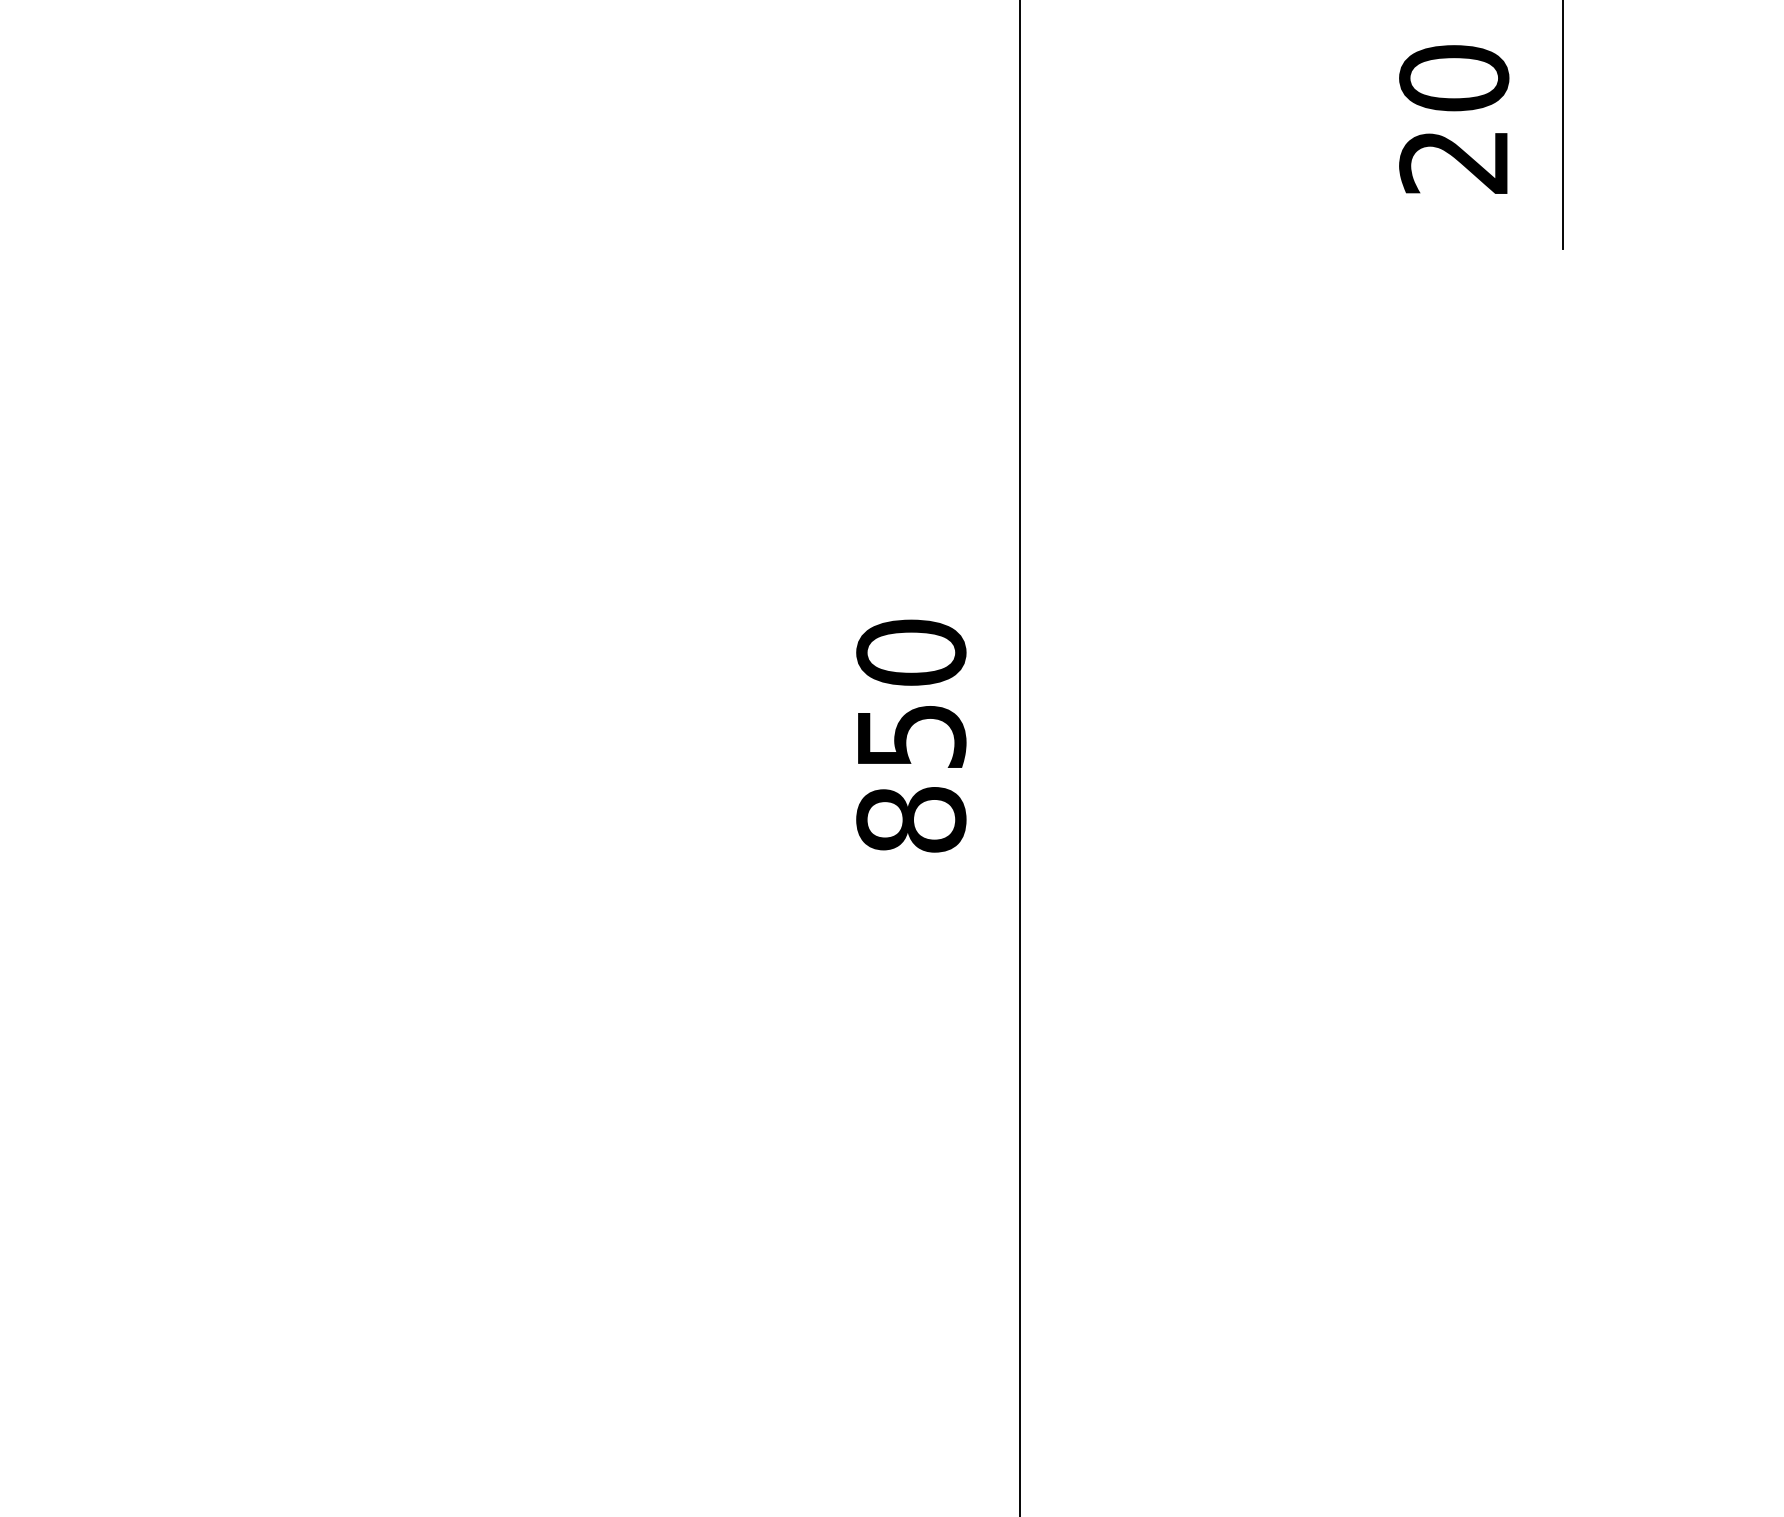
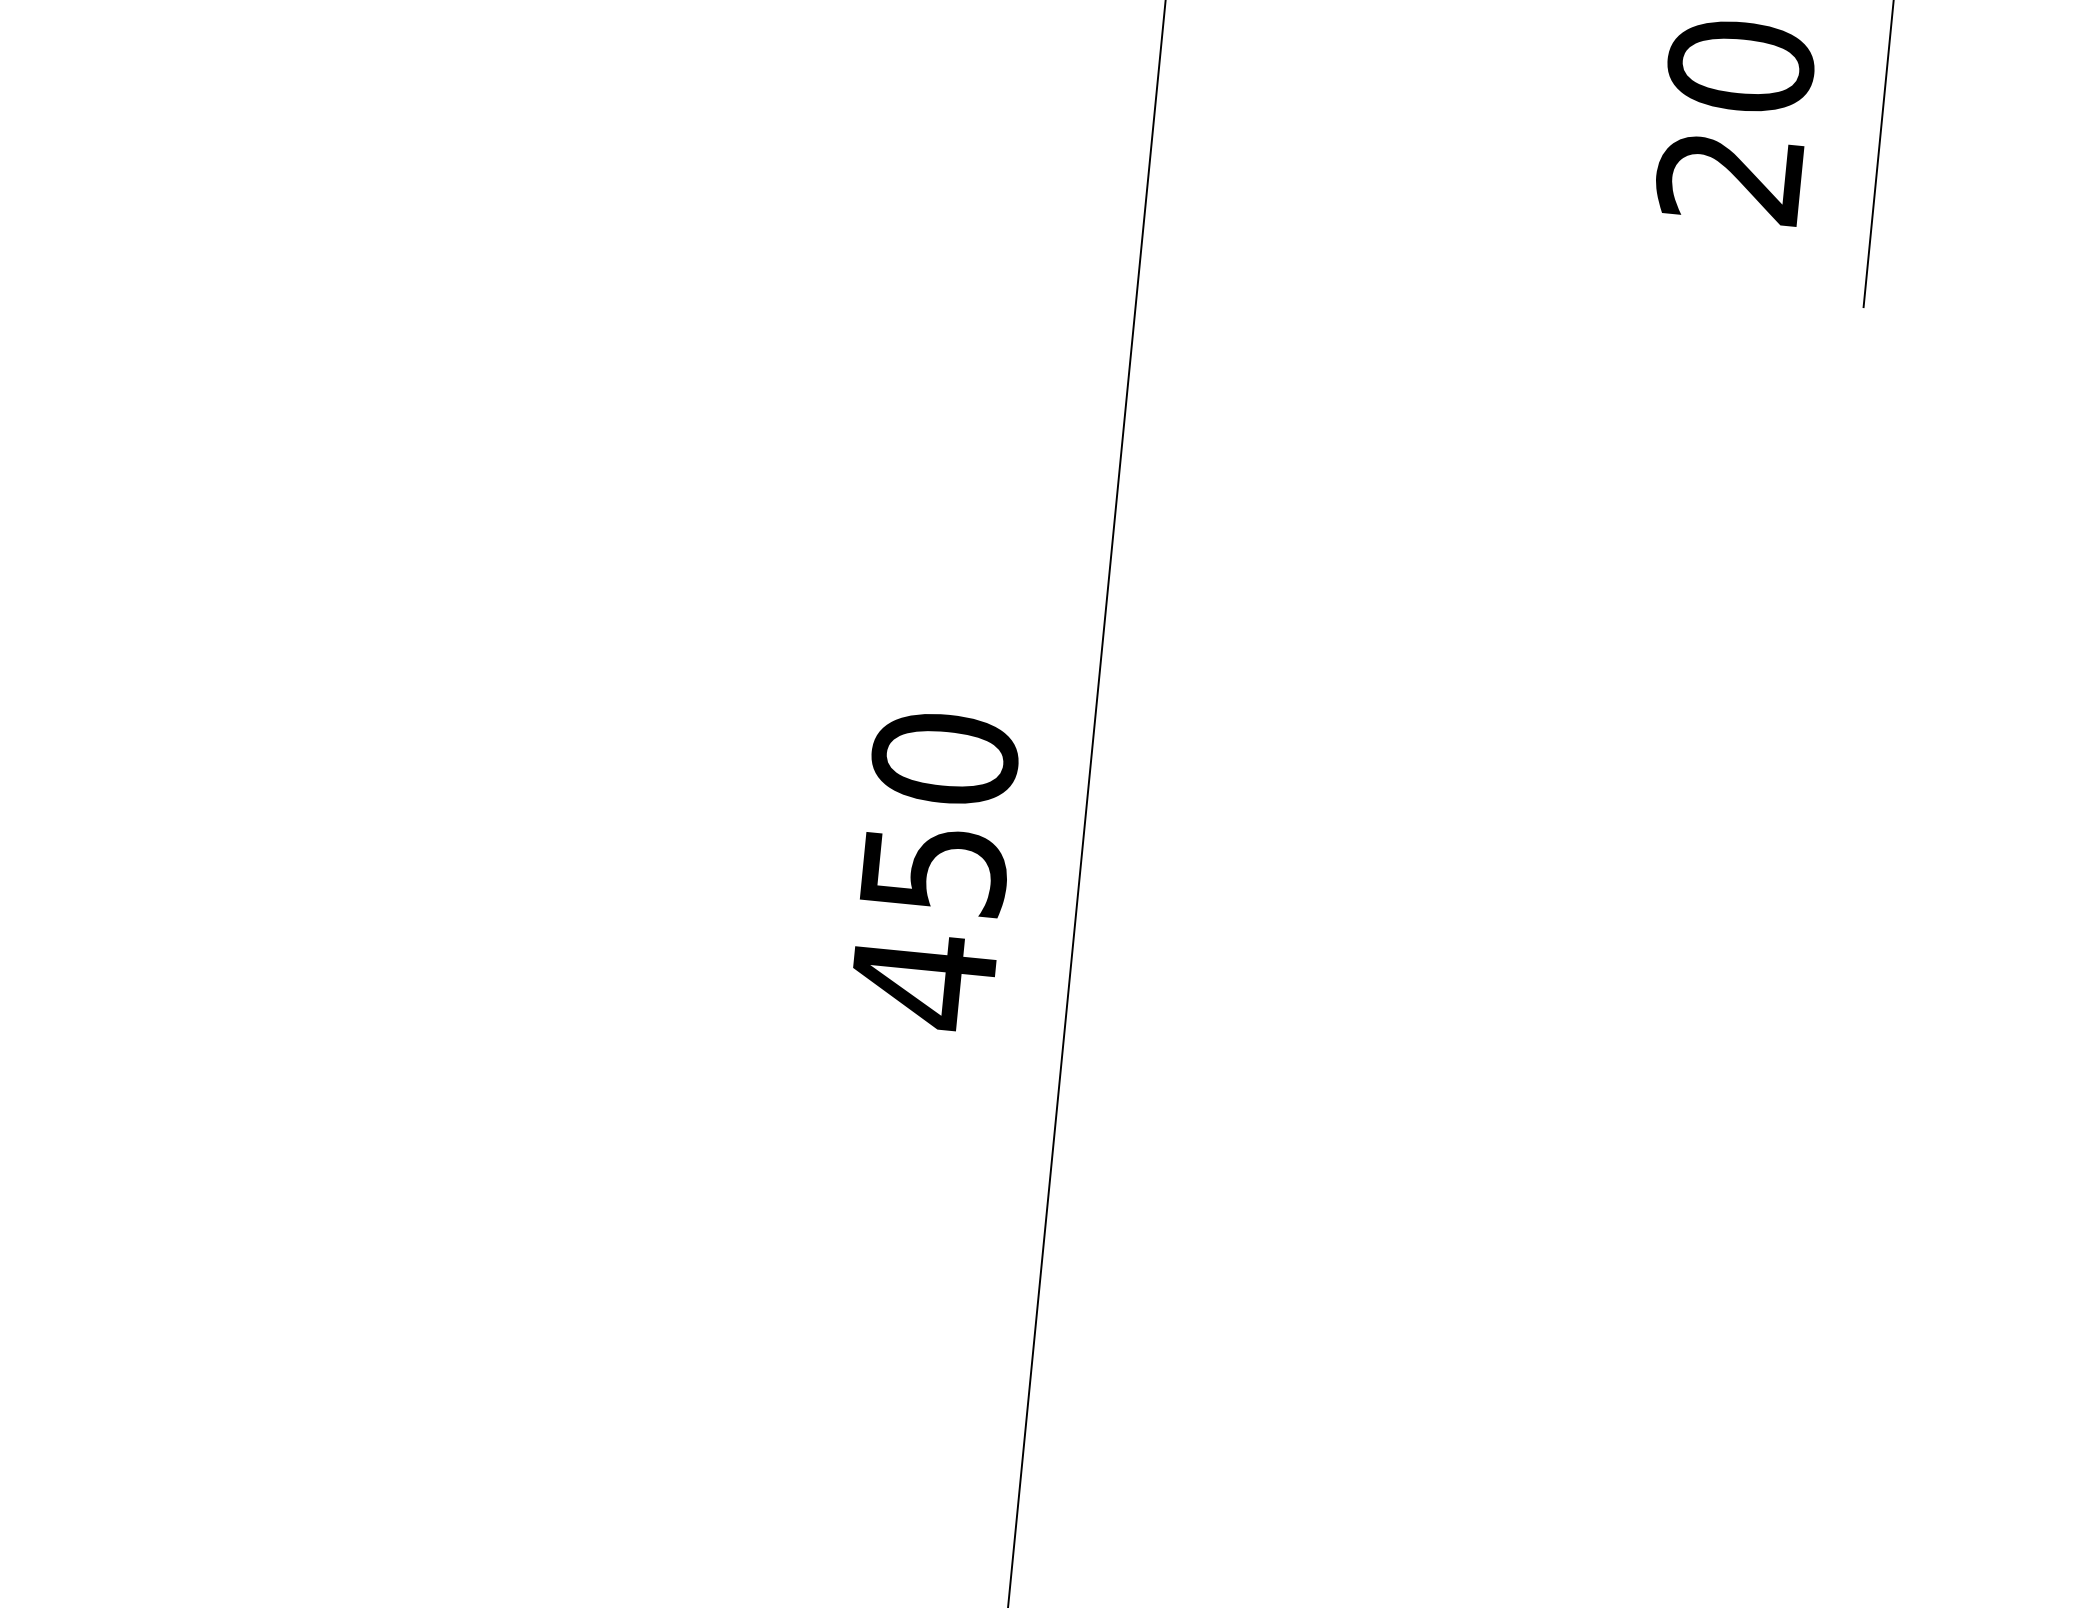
text: (911, 820) -> (923, 981), 850 -> 450

